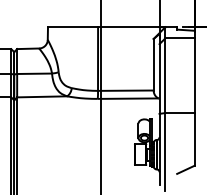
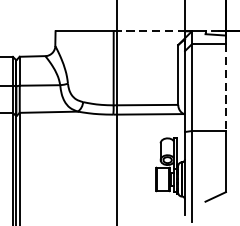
line: (128, 27) -> (149, 31), solid -> dashed
line: (194, 76) -> (225, 88), solid -> dashed

